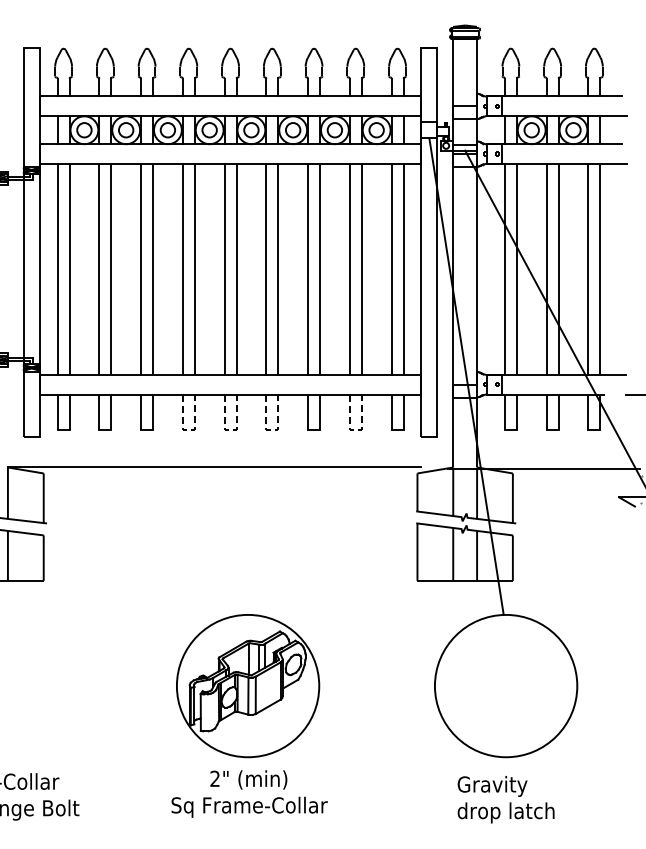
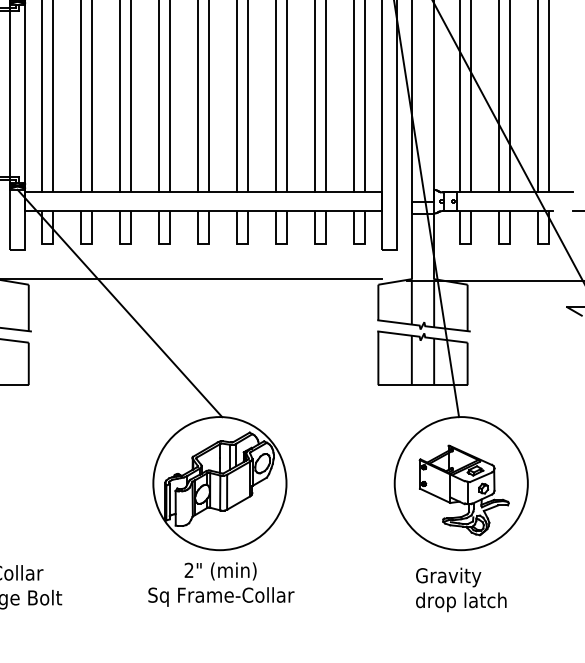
line: (188, 430) -> (164, 244), dashed -> solid
line: (230, 430) -> (203, 244), dashed -> solid
line: (272, 430) -> (242, 244), dashed -> solid
line: (355, 430) -> (320, 244), dashed -> solid
line: (140, 493) -> (119, 303), added
part: (508, 693) -> (463, 490), added

